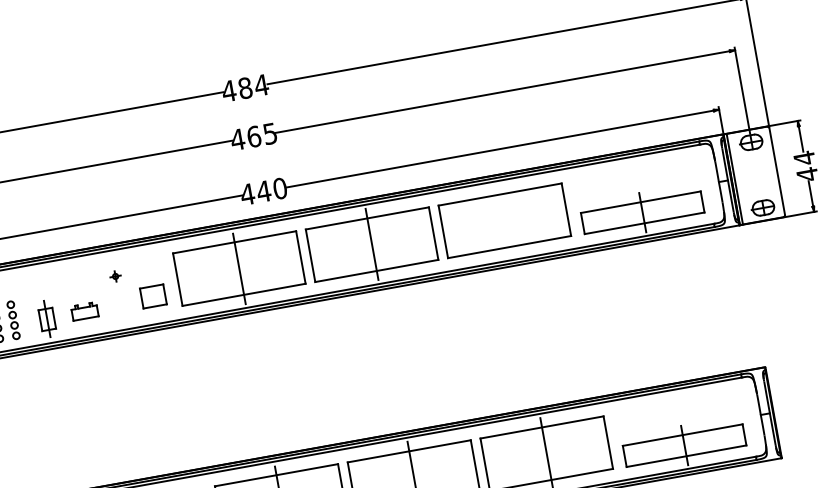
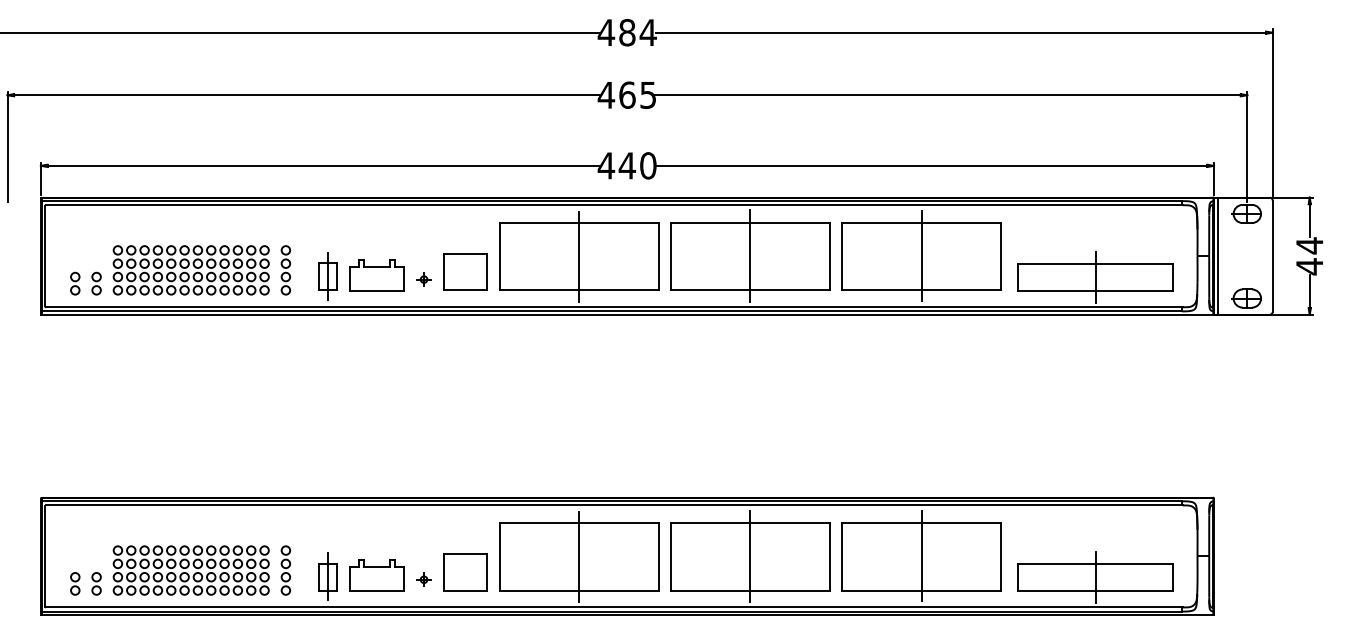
line: (504, 220) -> (921, 255), added
part: (115, 276) -> (423, 279), moved
part: (153, 296) -> (465, 271), size x1.43
part: (84, 311) -> (376, 275), size x1.67

